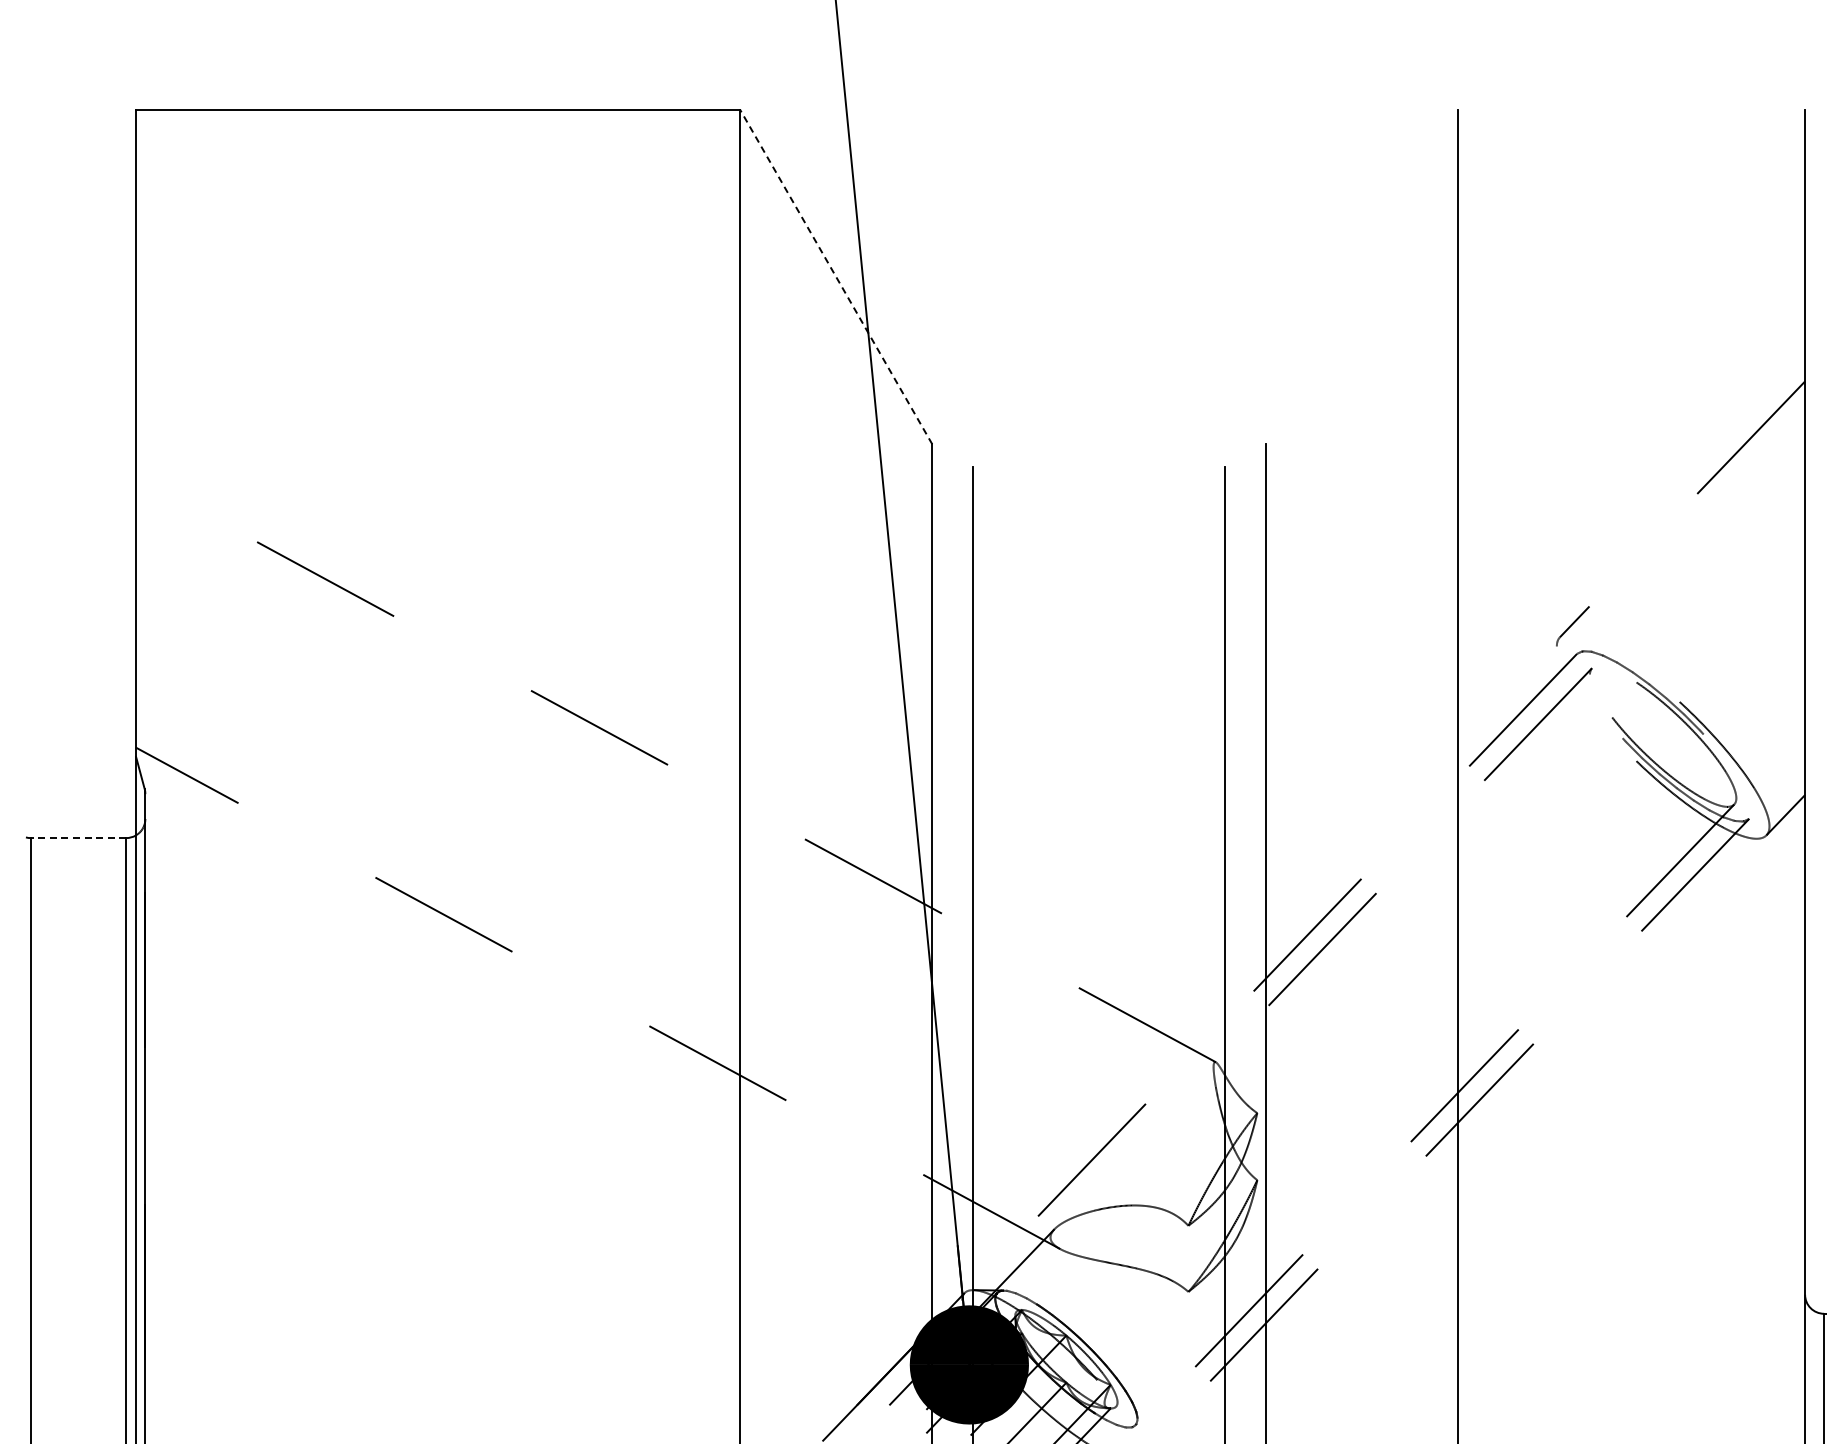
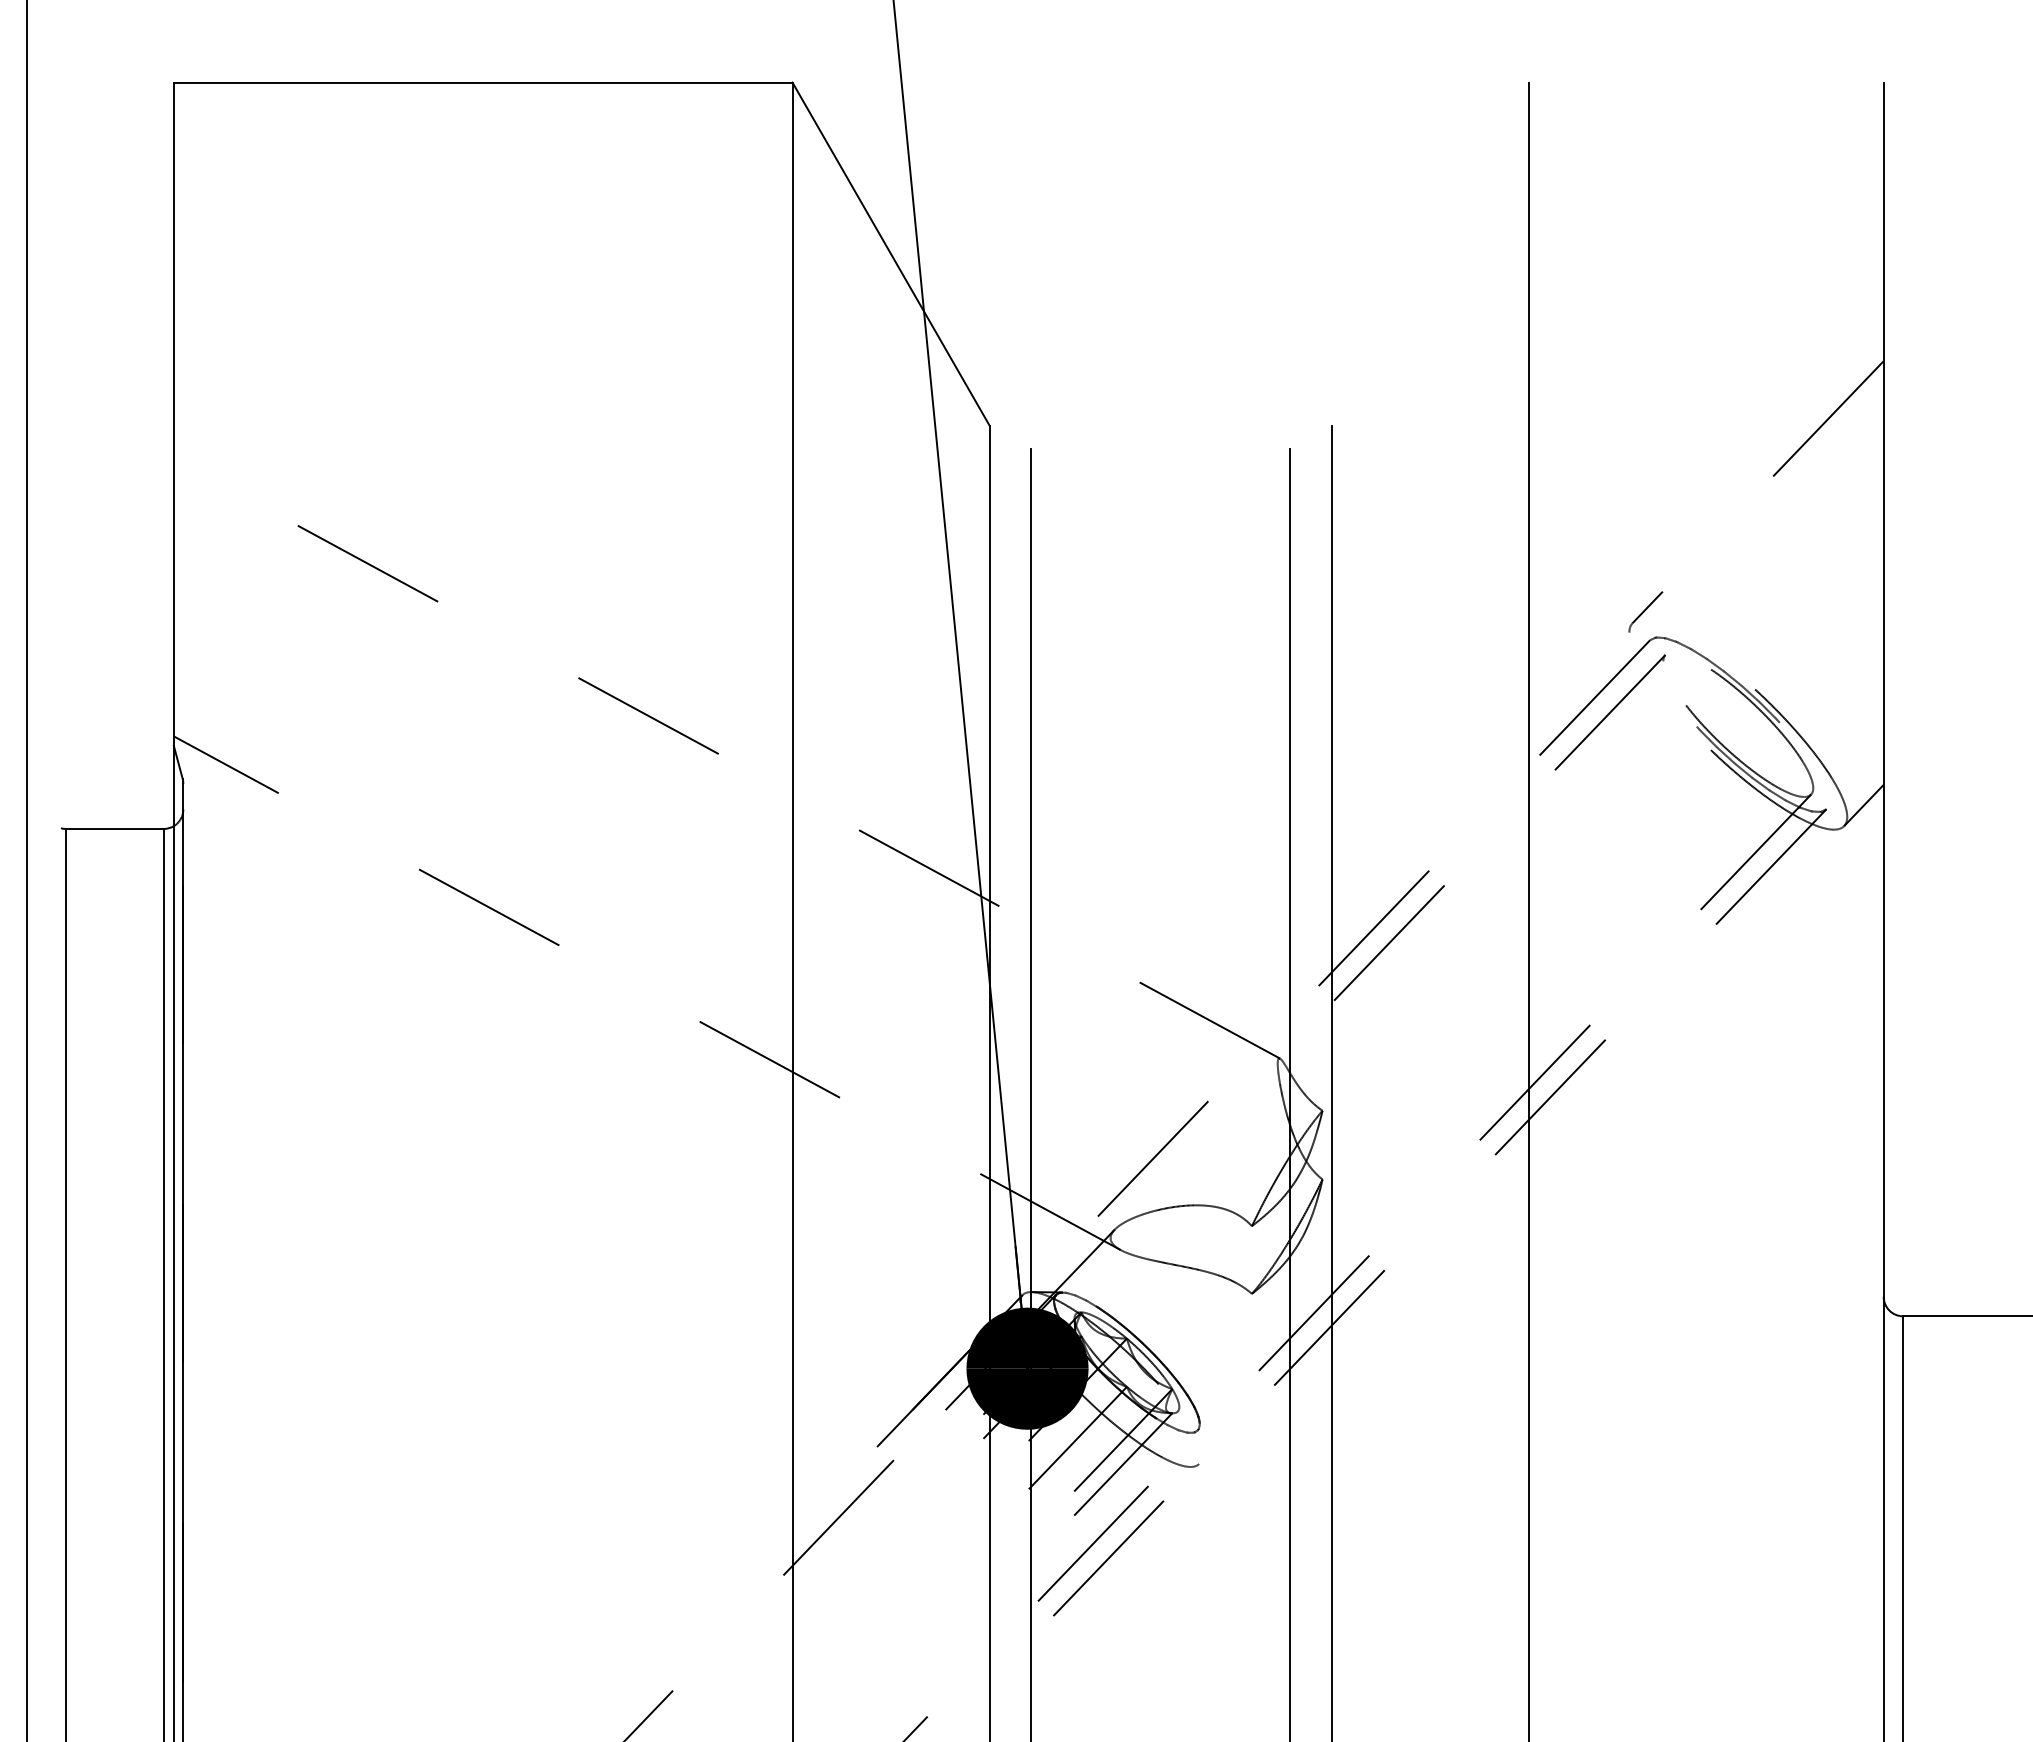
line: (836, 277) -> (891, 254), dashed -> solid
line: (78, 837) -> (114, 828), dashed -> solid

